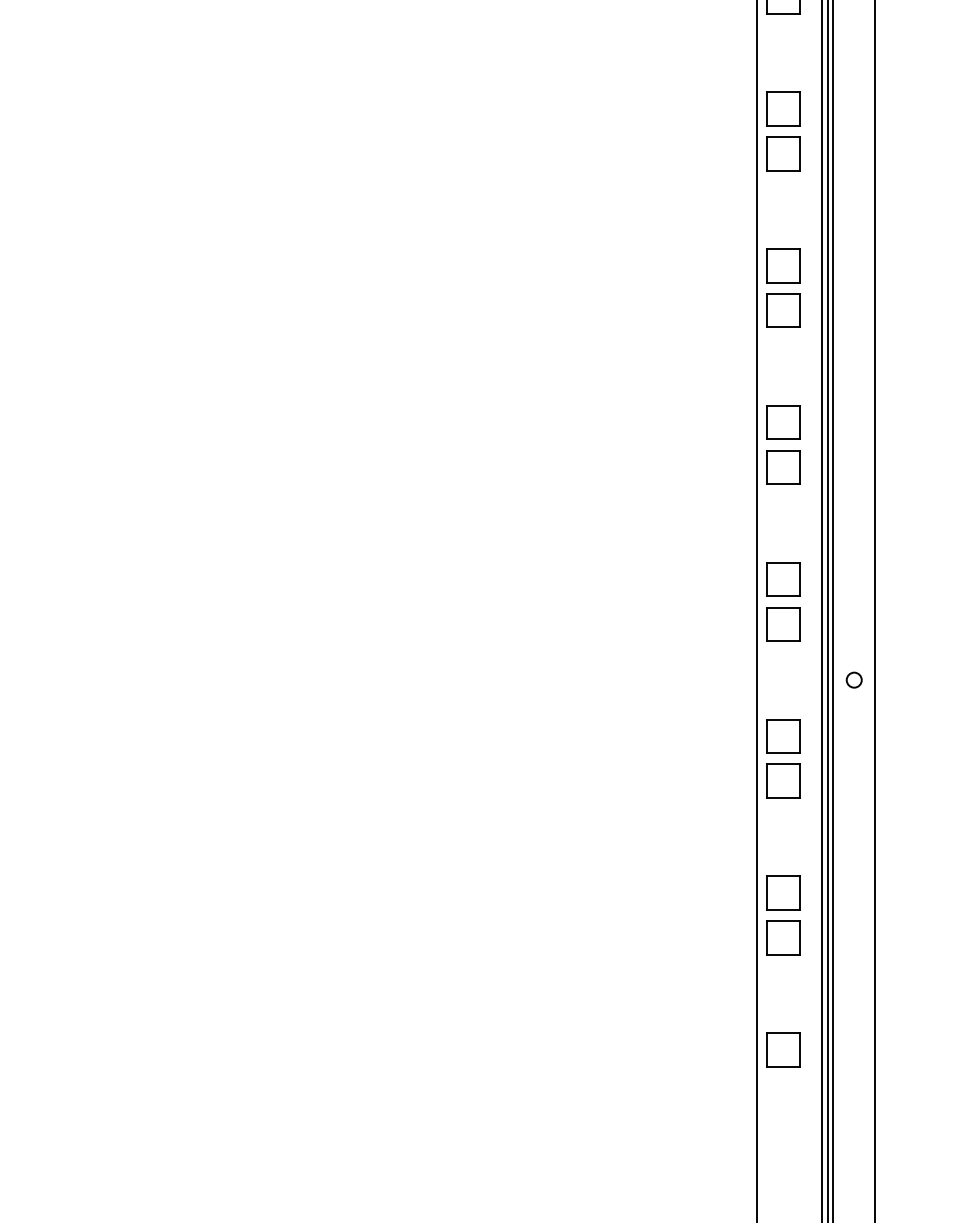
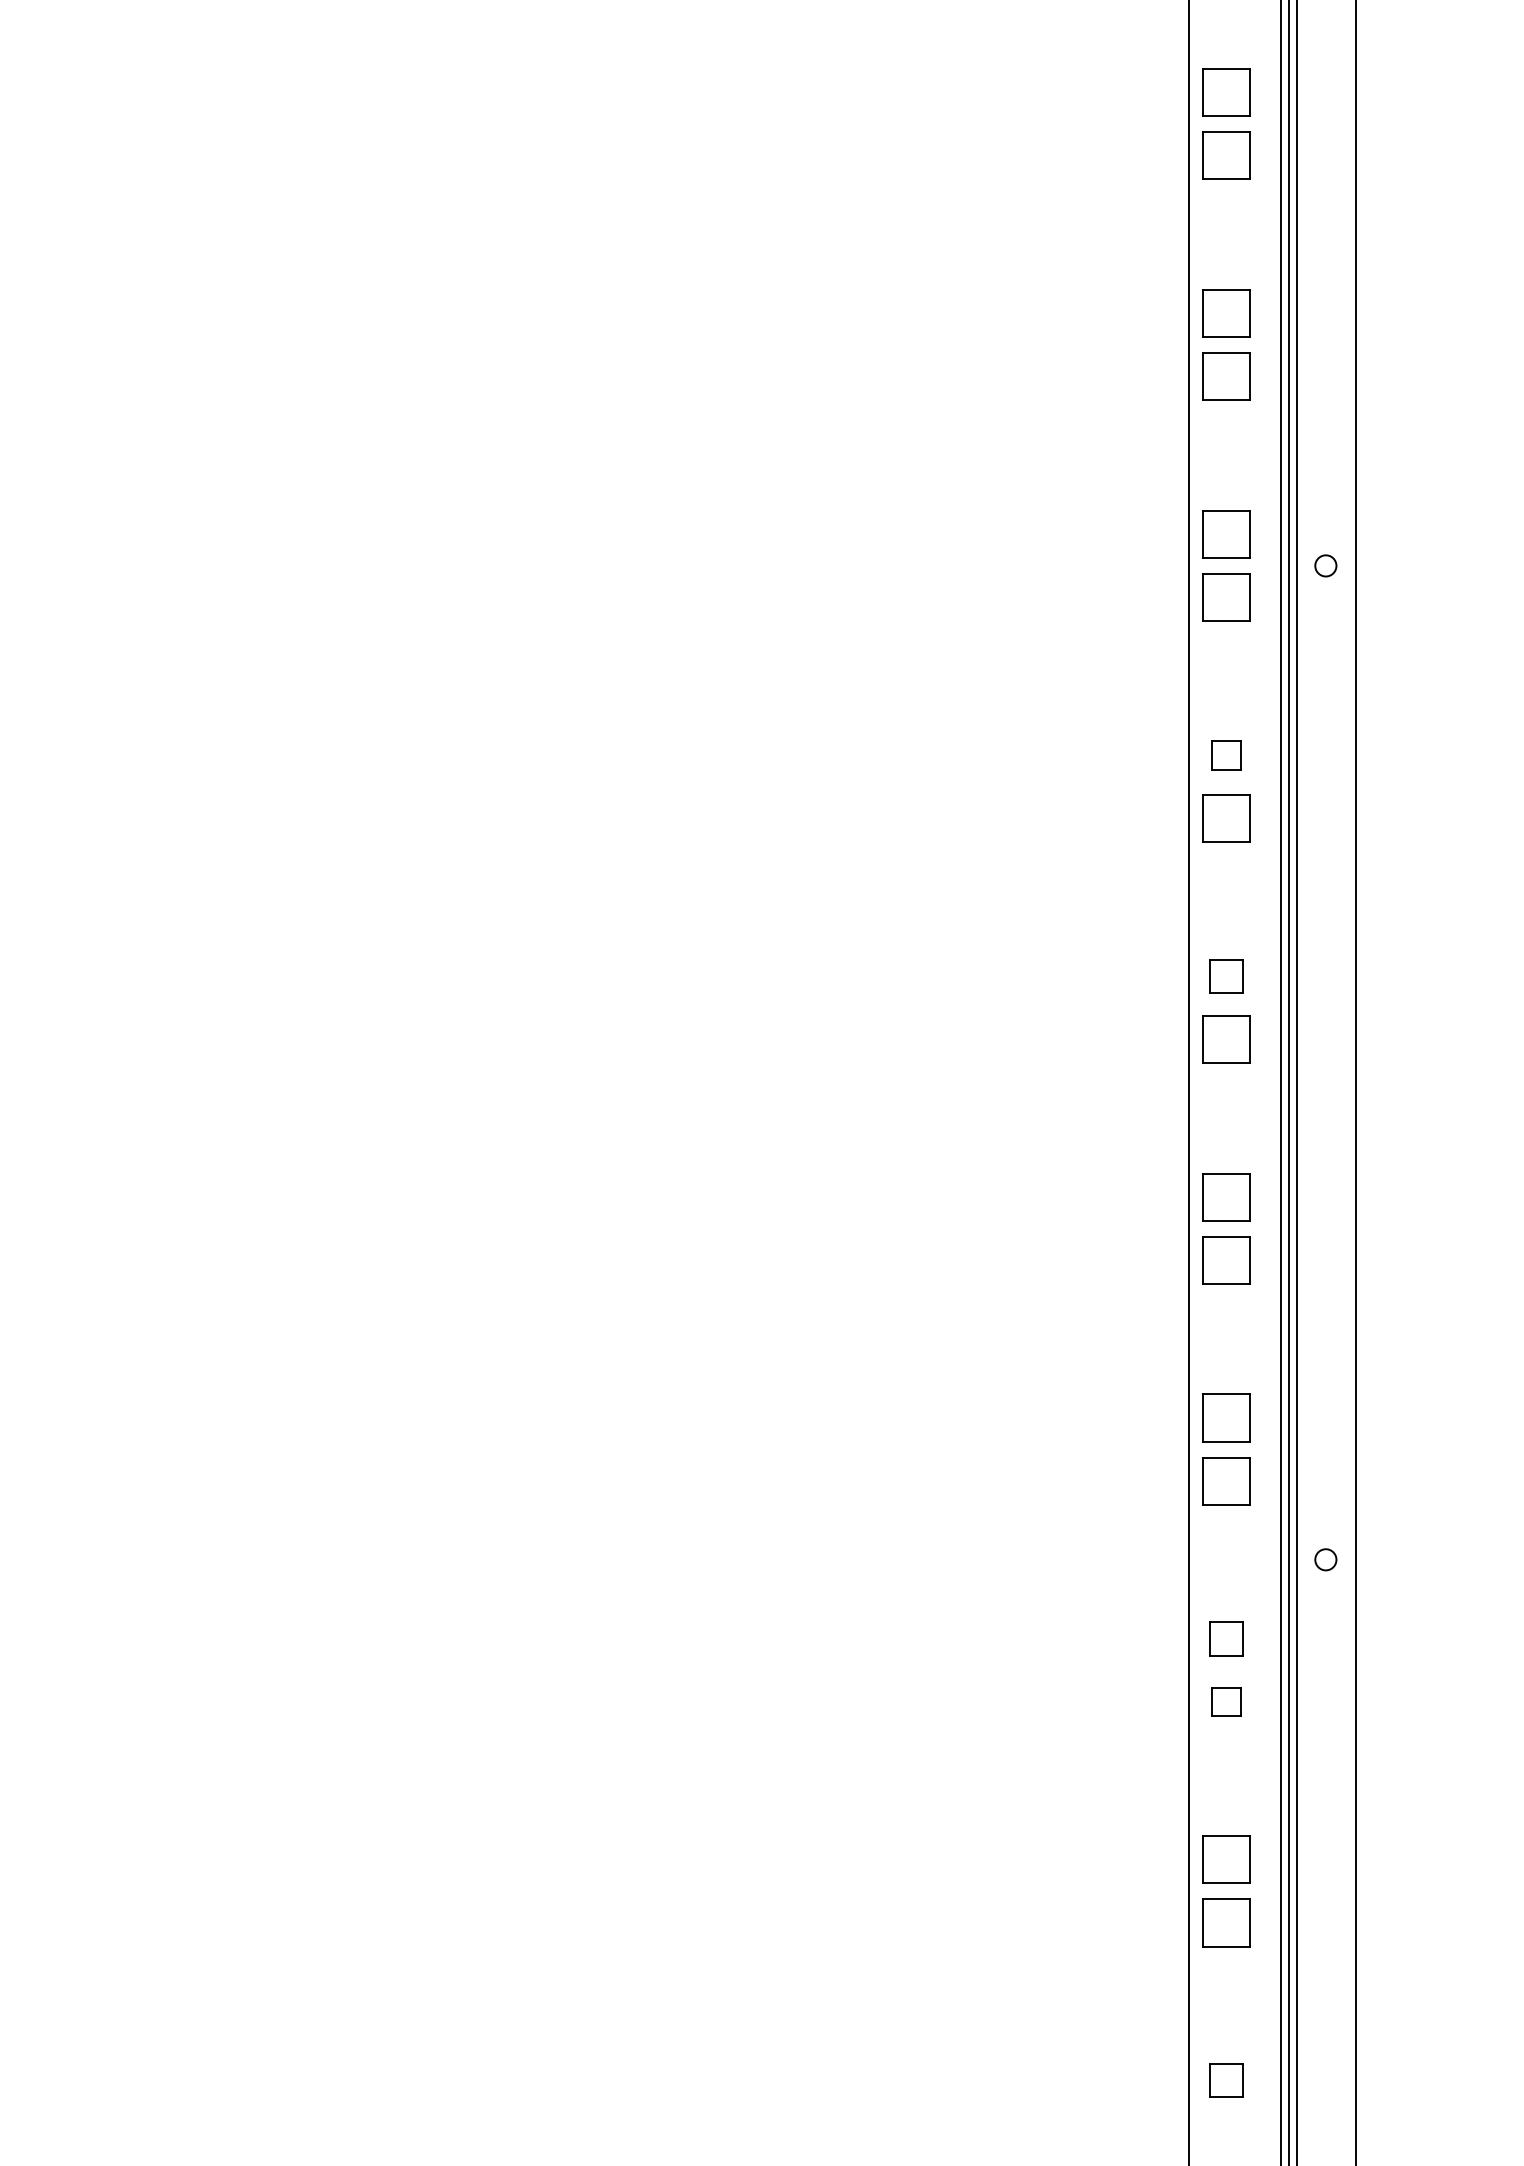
part: (783, 109) -> (1226, 755), size x0.6
part: (783, 265) -> (1226, 976), size x0.7
part: (783, 736) -> (1226, 1638), size x0.7
part: (783, 780) -> (1226, 1701), size x0.6
part: (783, 1049) -> (1226, 2080), size x0.7

